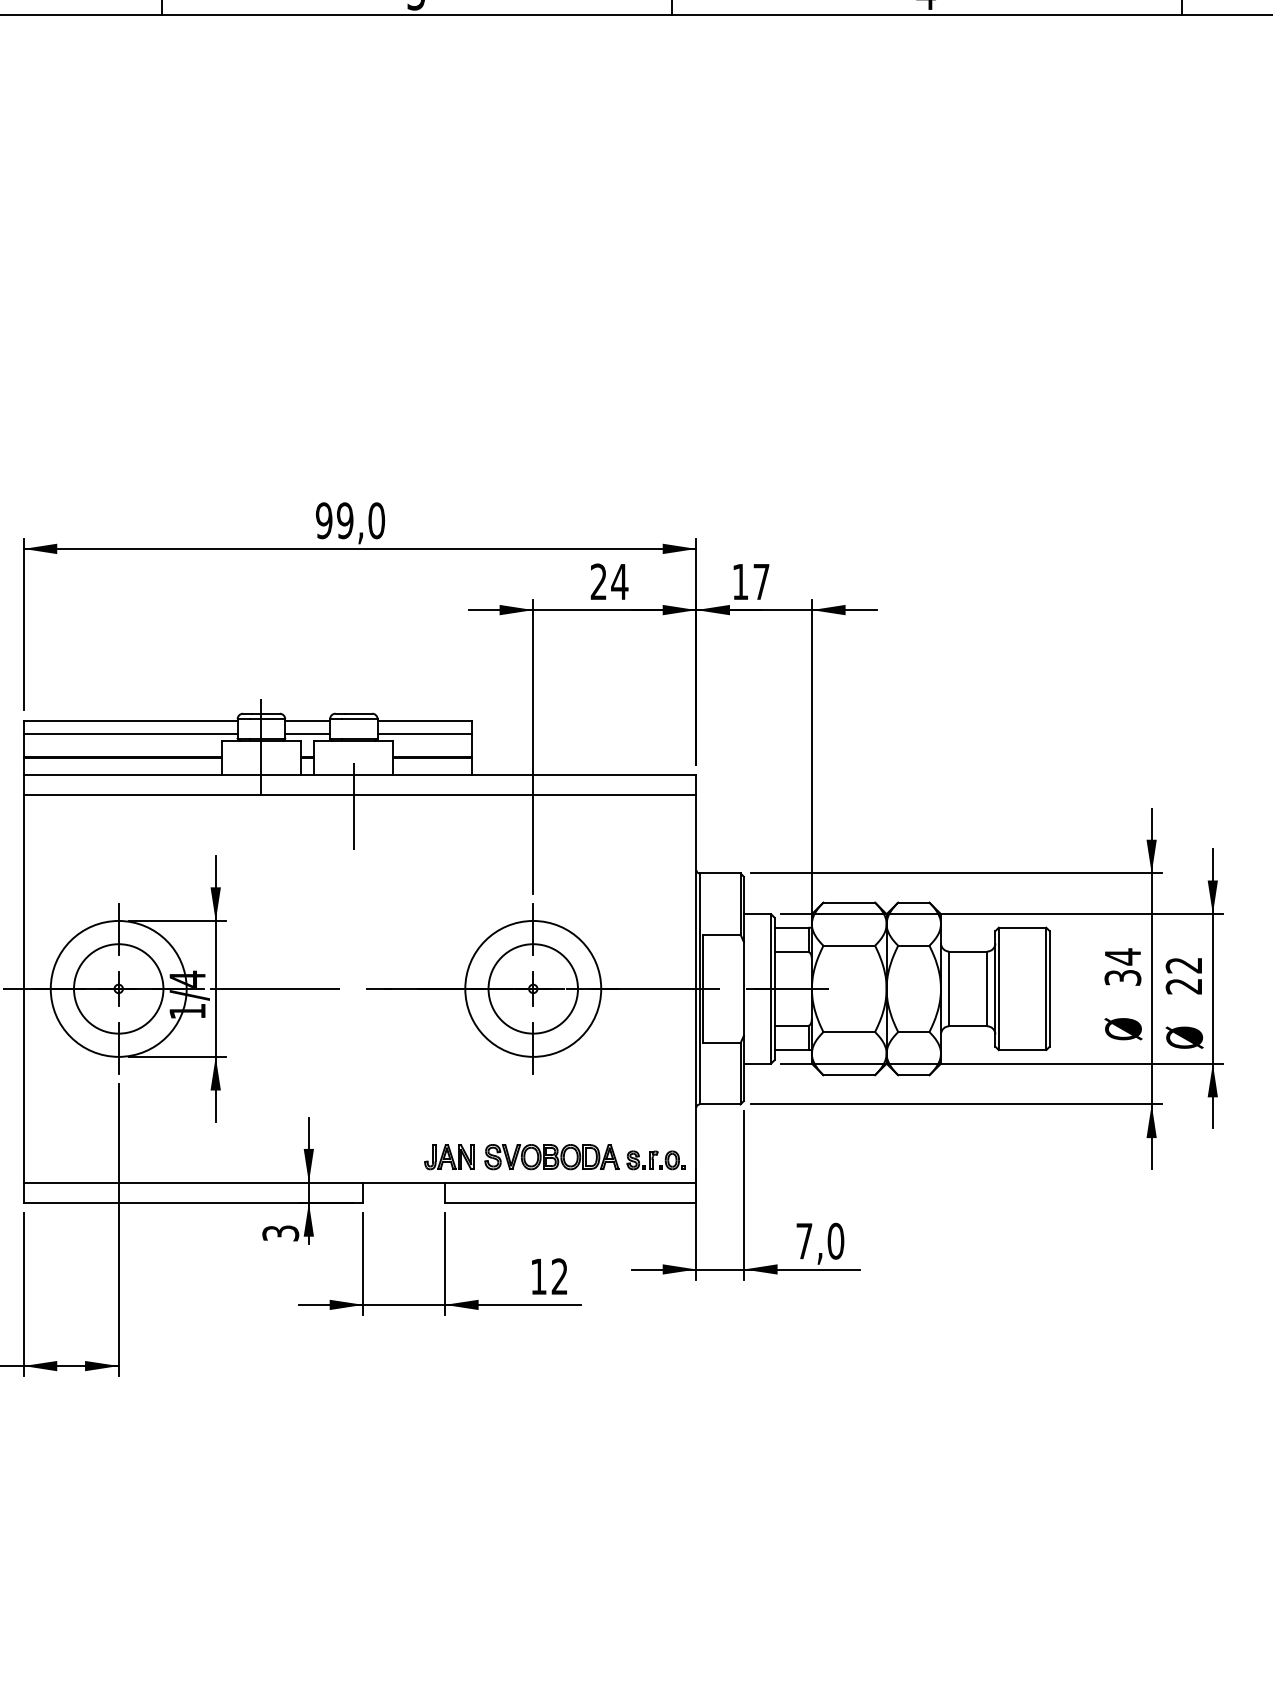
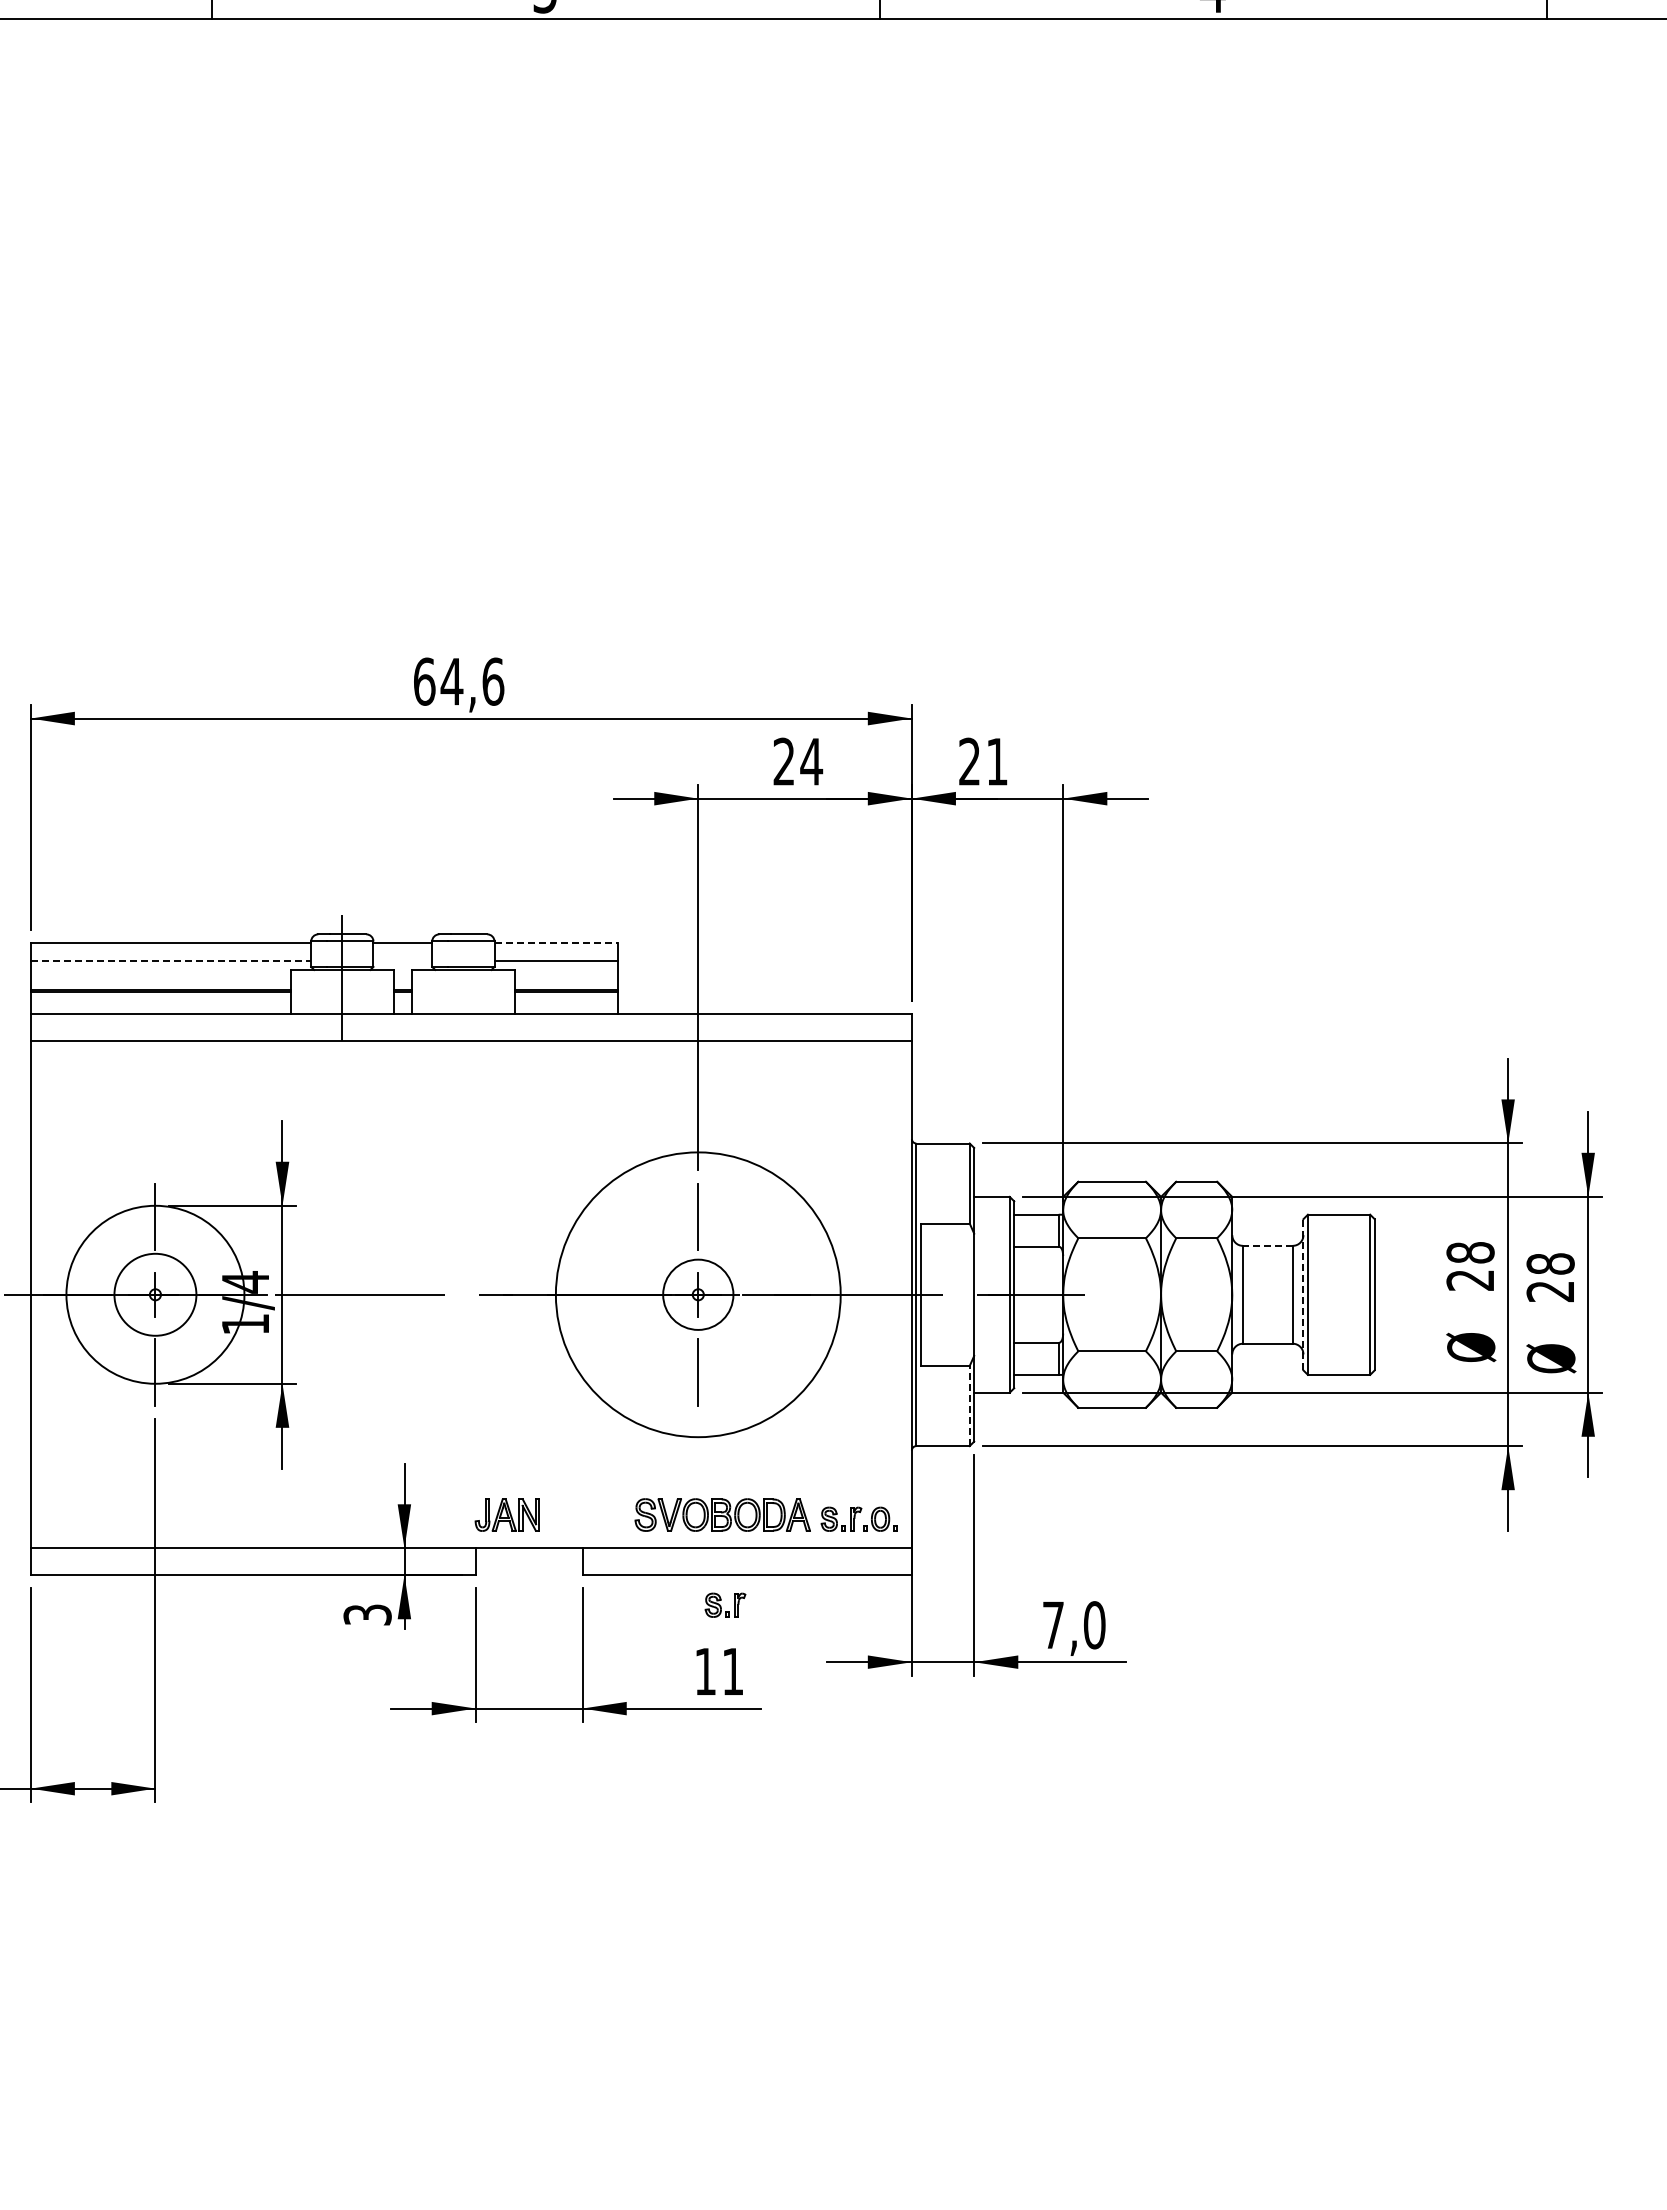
text: (350, 520) -> (458, 681), 99,0 -> 64,6
text: (751, 581) -> (983, 761), 17 -> 21
line: (424, 720) -> (556, 943), solid -> dashed
line: (130, 734) -> (171, 961), solid -> dashed
line: (307, 734) -> (402, 961), removed
line: (353, 806) -> (463, 1055), removed
line: (967, 951) -> (1267, 1245), solid -> dashed
text: (1184, 965) -> (1550, 1263), 22 -> 28
text: (1122, 966) -> (1470, 1265), 34 -> 28
circle: (118, 988) -> (155, 1294), size x0.7
circle: (532, 988) -> (697, 1294), size x0.6
circle: (533, 988) -> (698, 1294), size x1.6
line: (995, 988) -> (1303, 1294), solid -> dashed
line: (740, 1073) -> (969, 1405), solid -> dashed
part: (448, 1156) -> (506, 1514), moved
part: (554, 1225) -> (725, 1604), added
text: (559, 1275) -> (732, 1670), 12 -> 11

